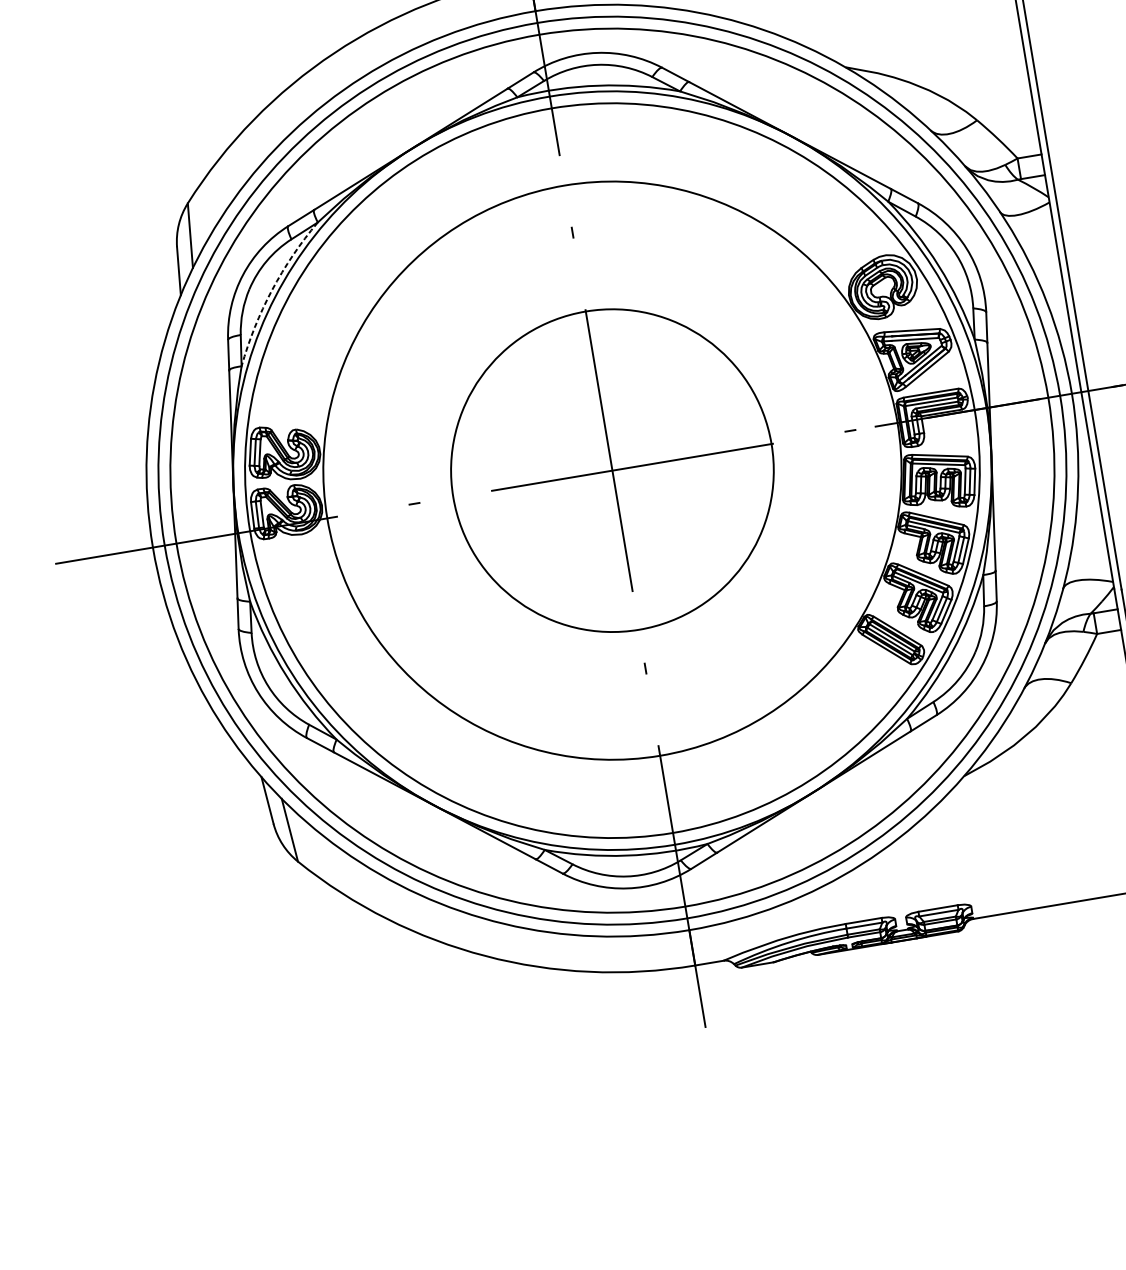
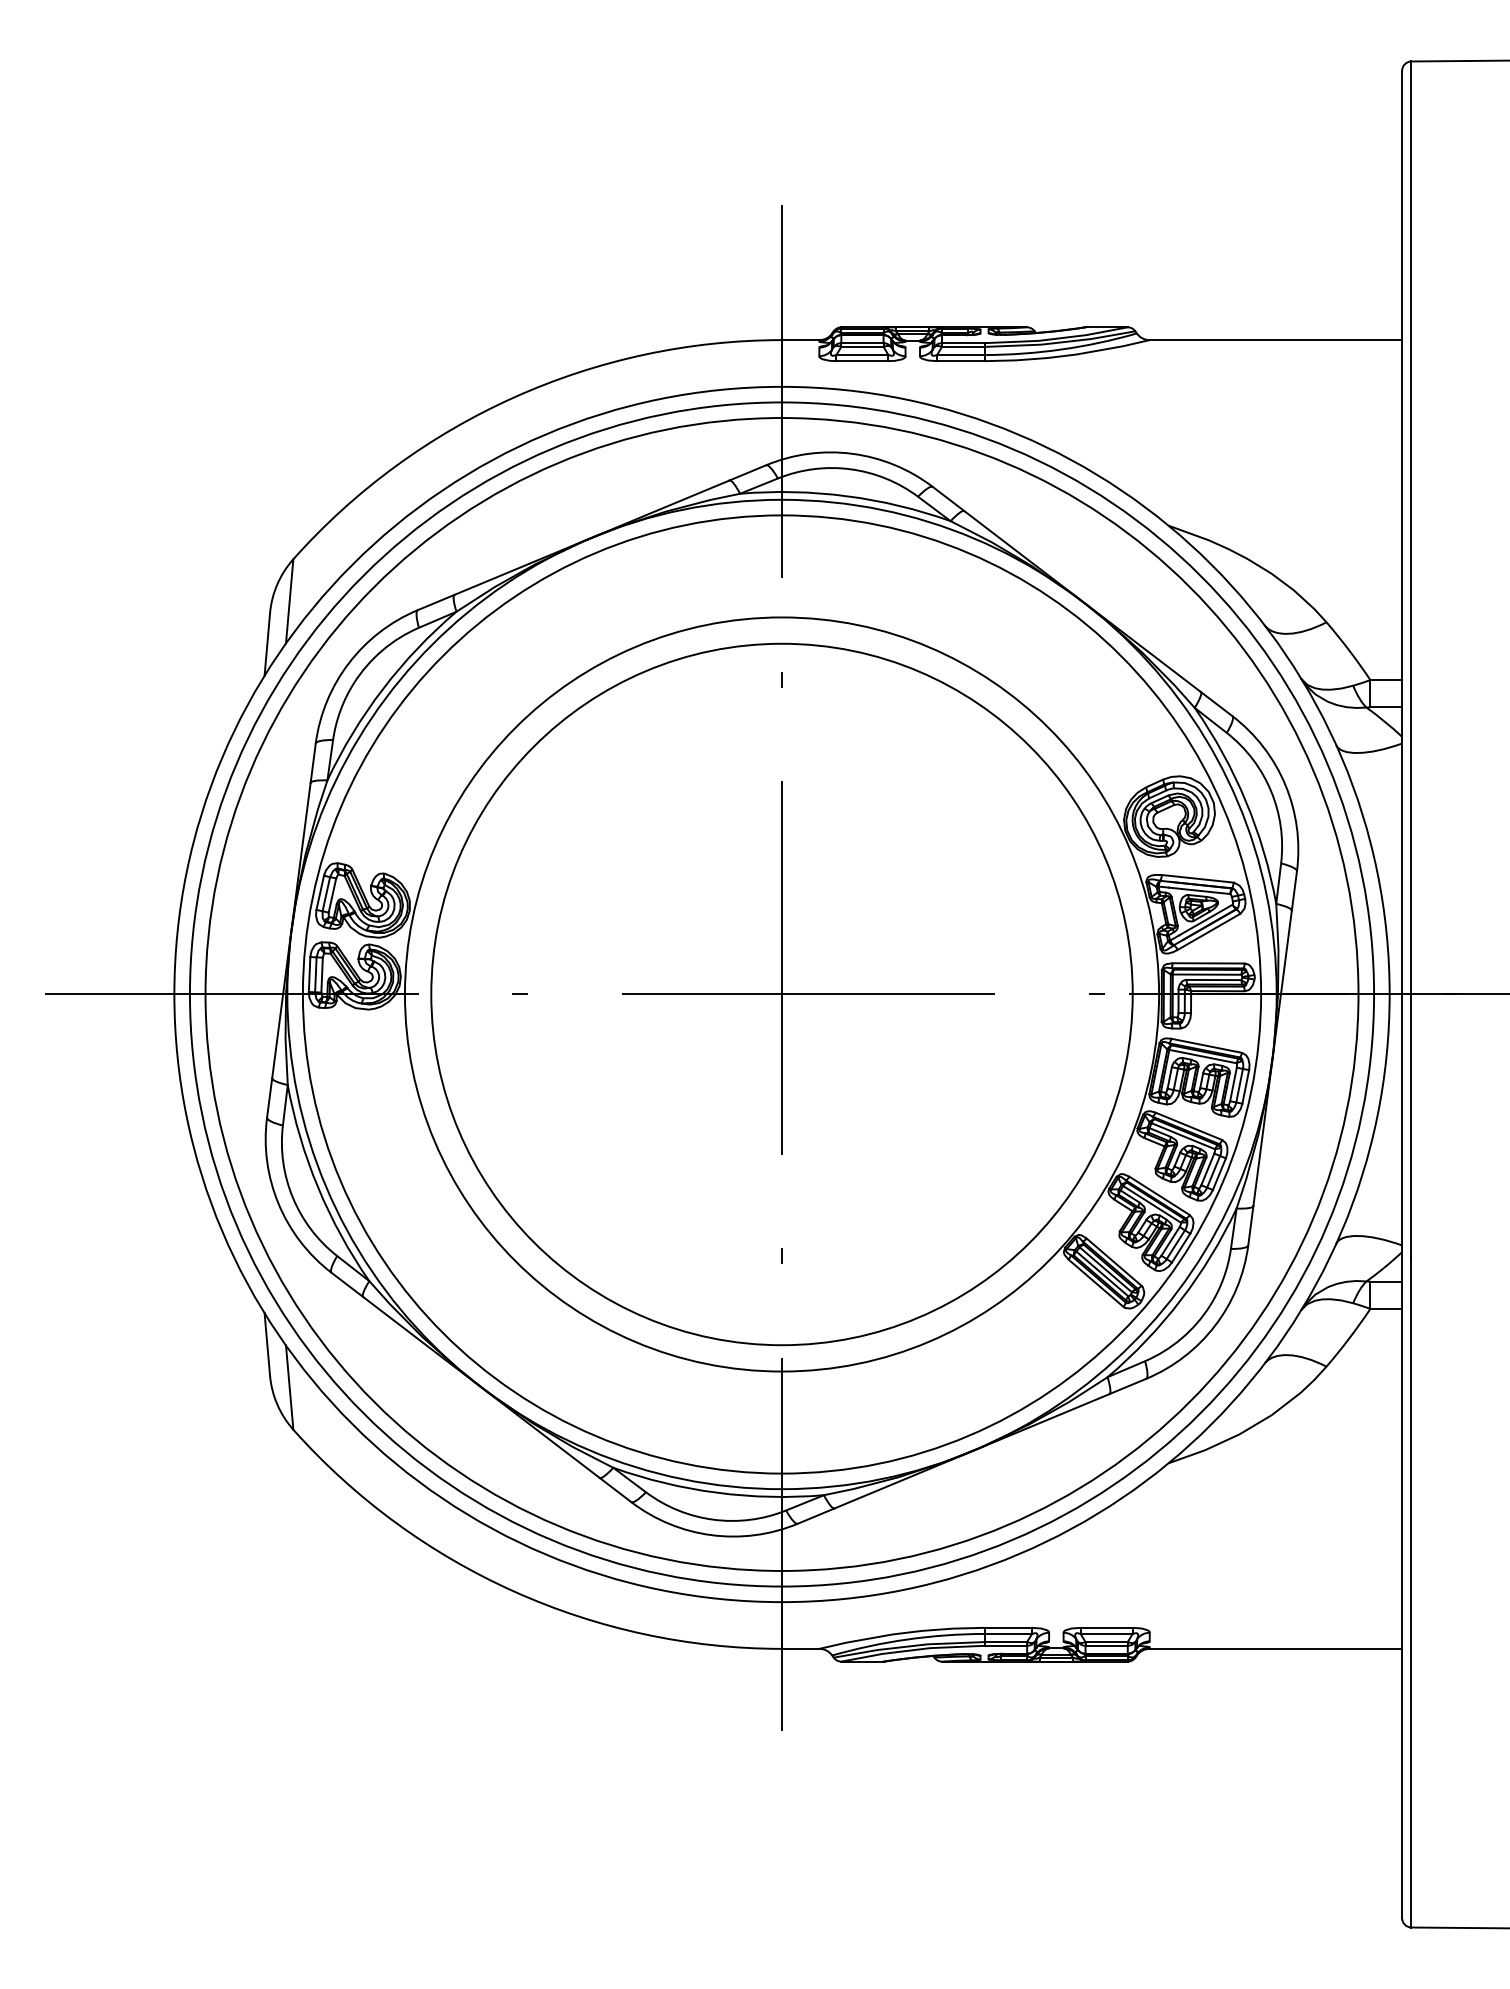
arc: (271, 290) -> (382, 689), dashed -> solid
circle: (612, 470) -> (781, 994), size x1.67

